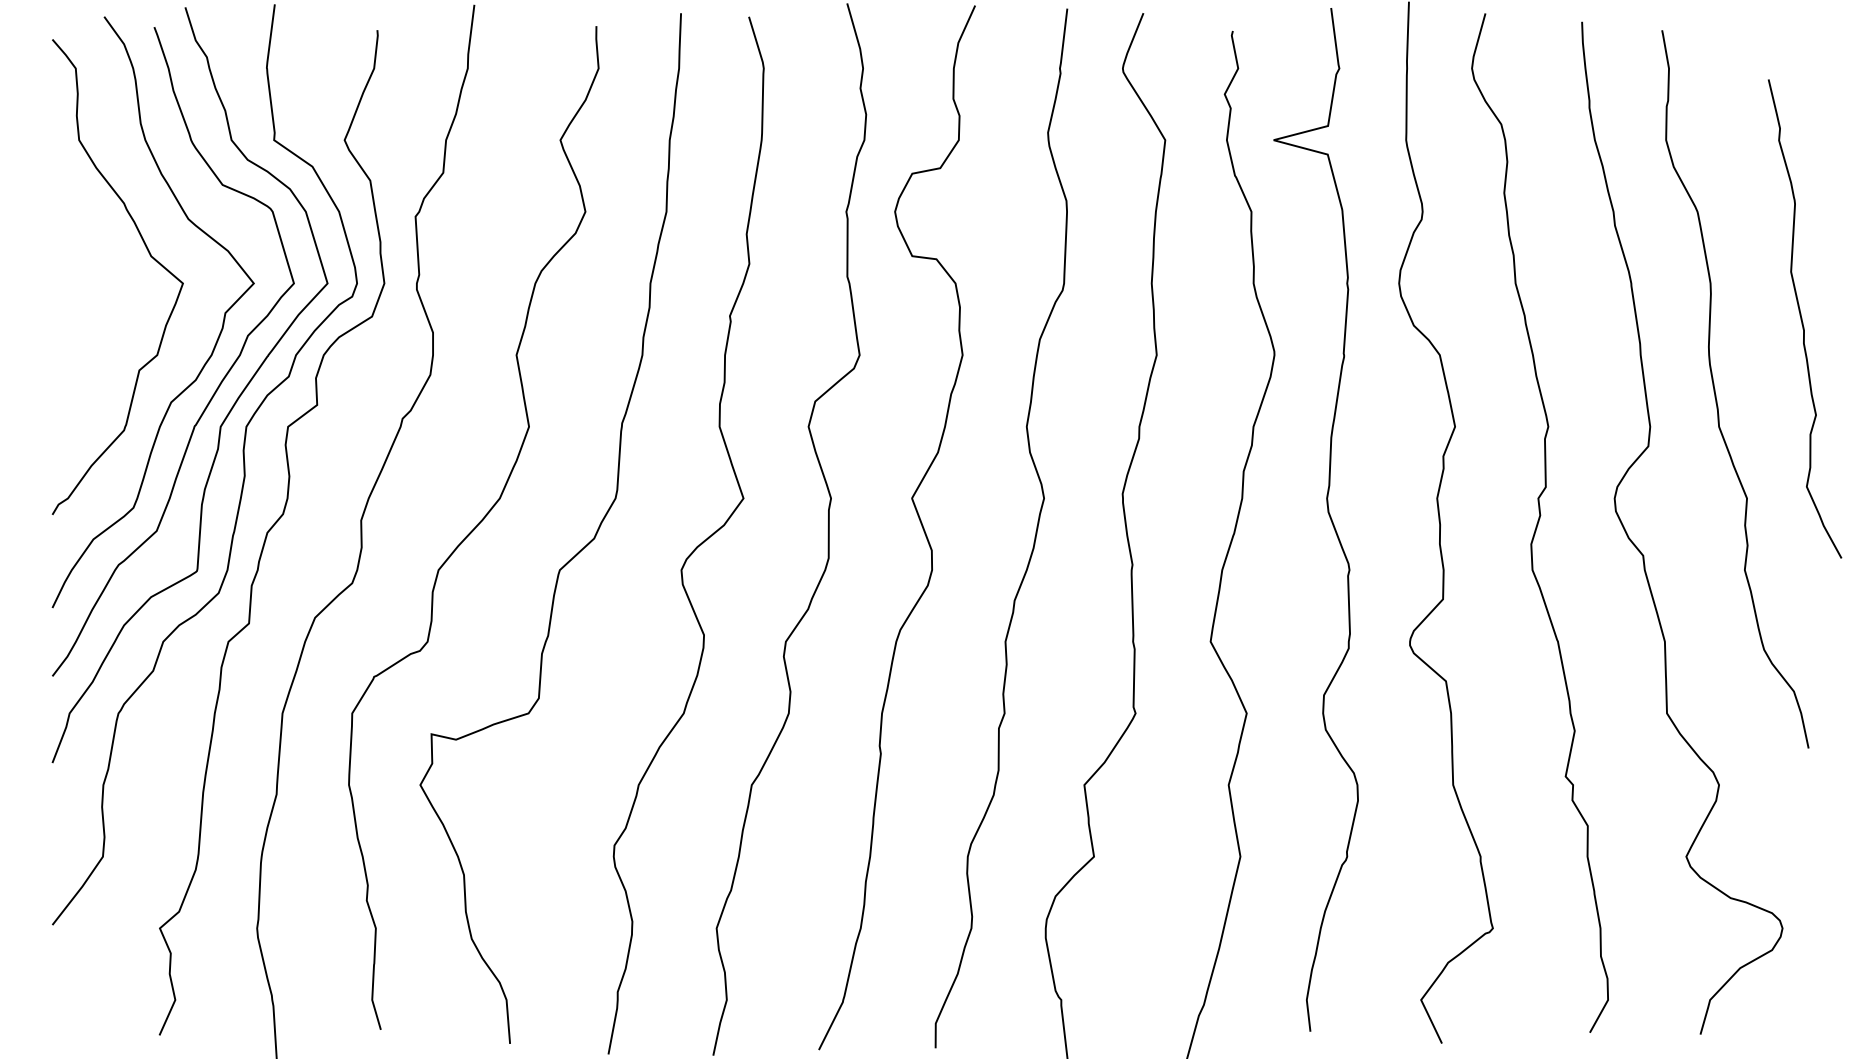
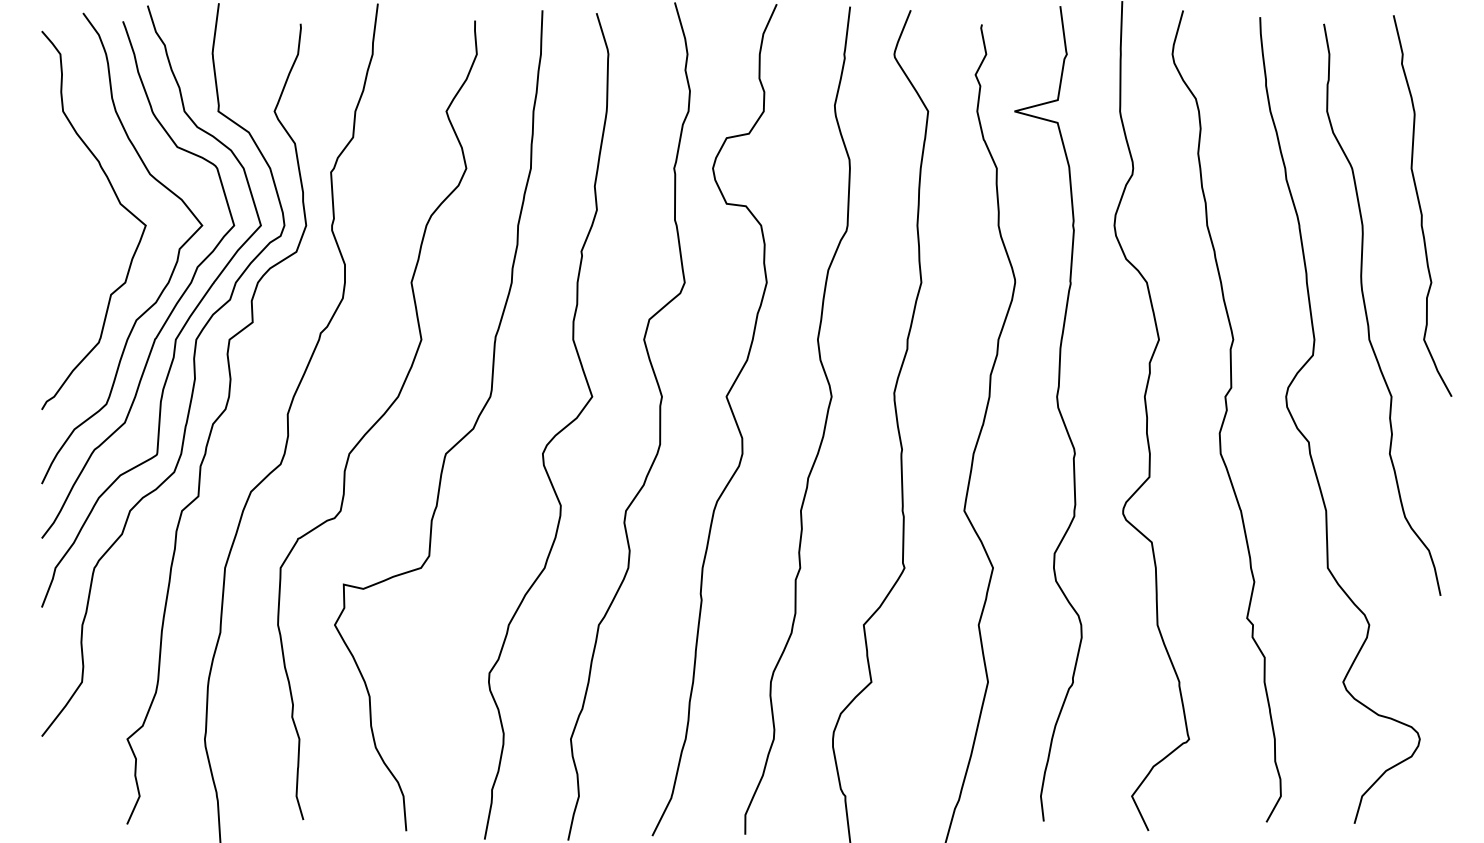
curve: (1802, 318) -> (1420, 205), moved

